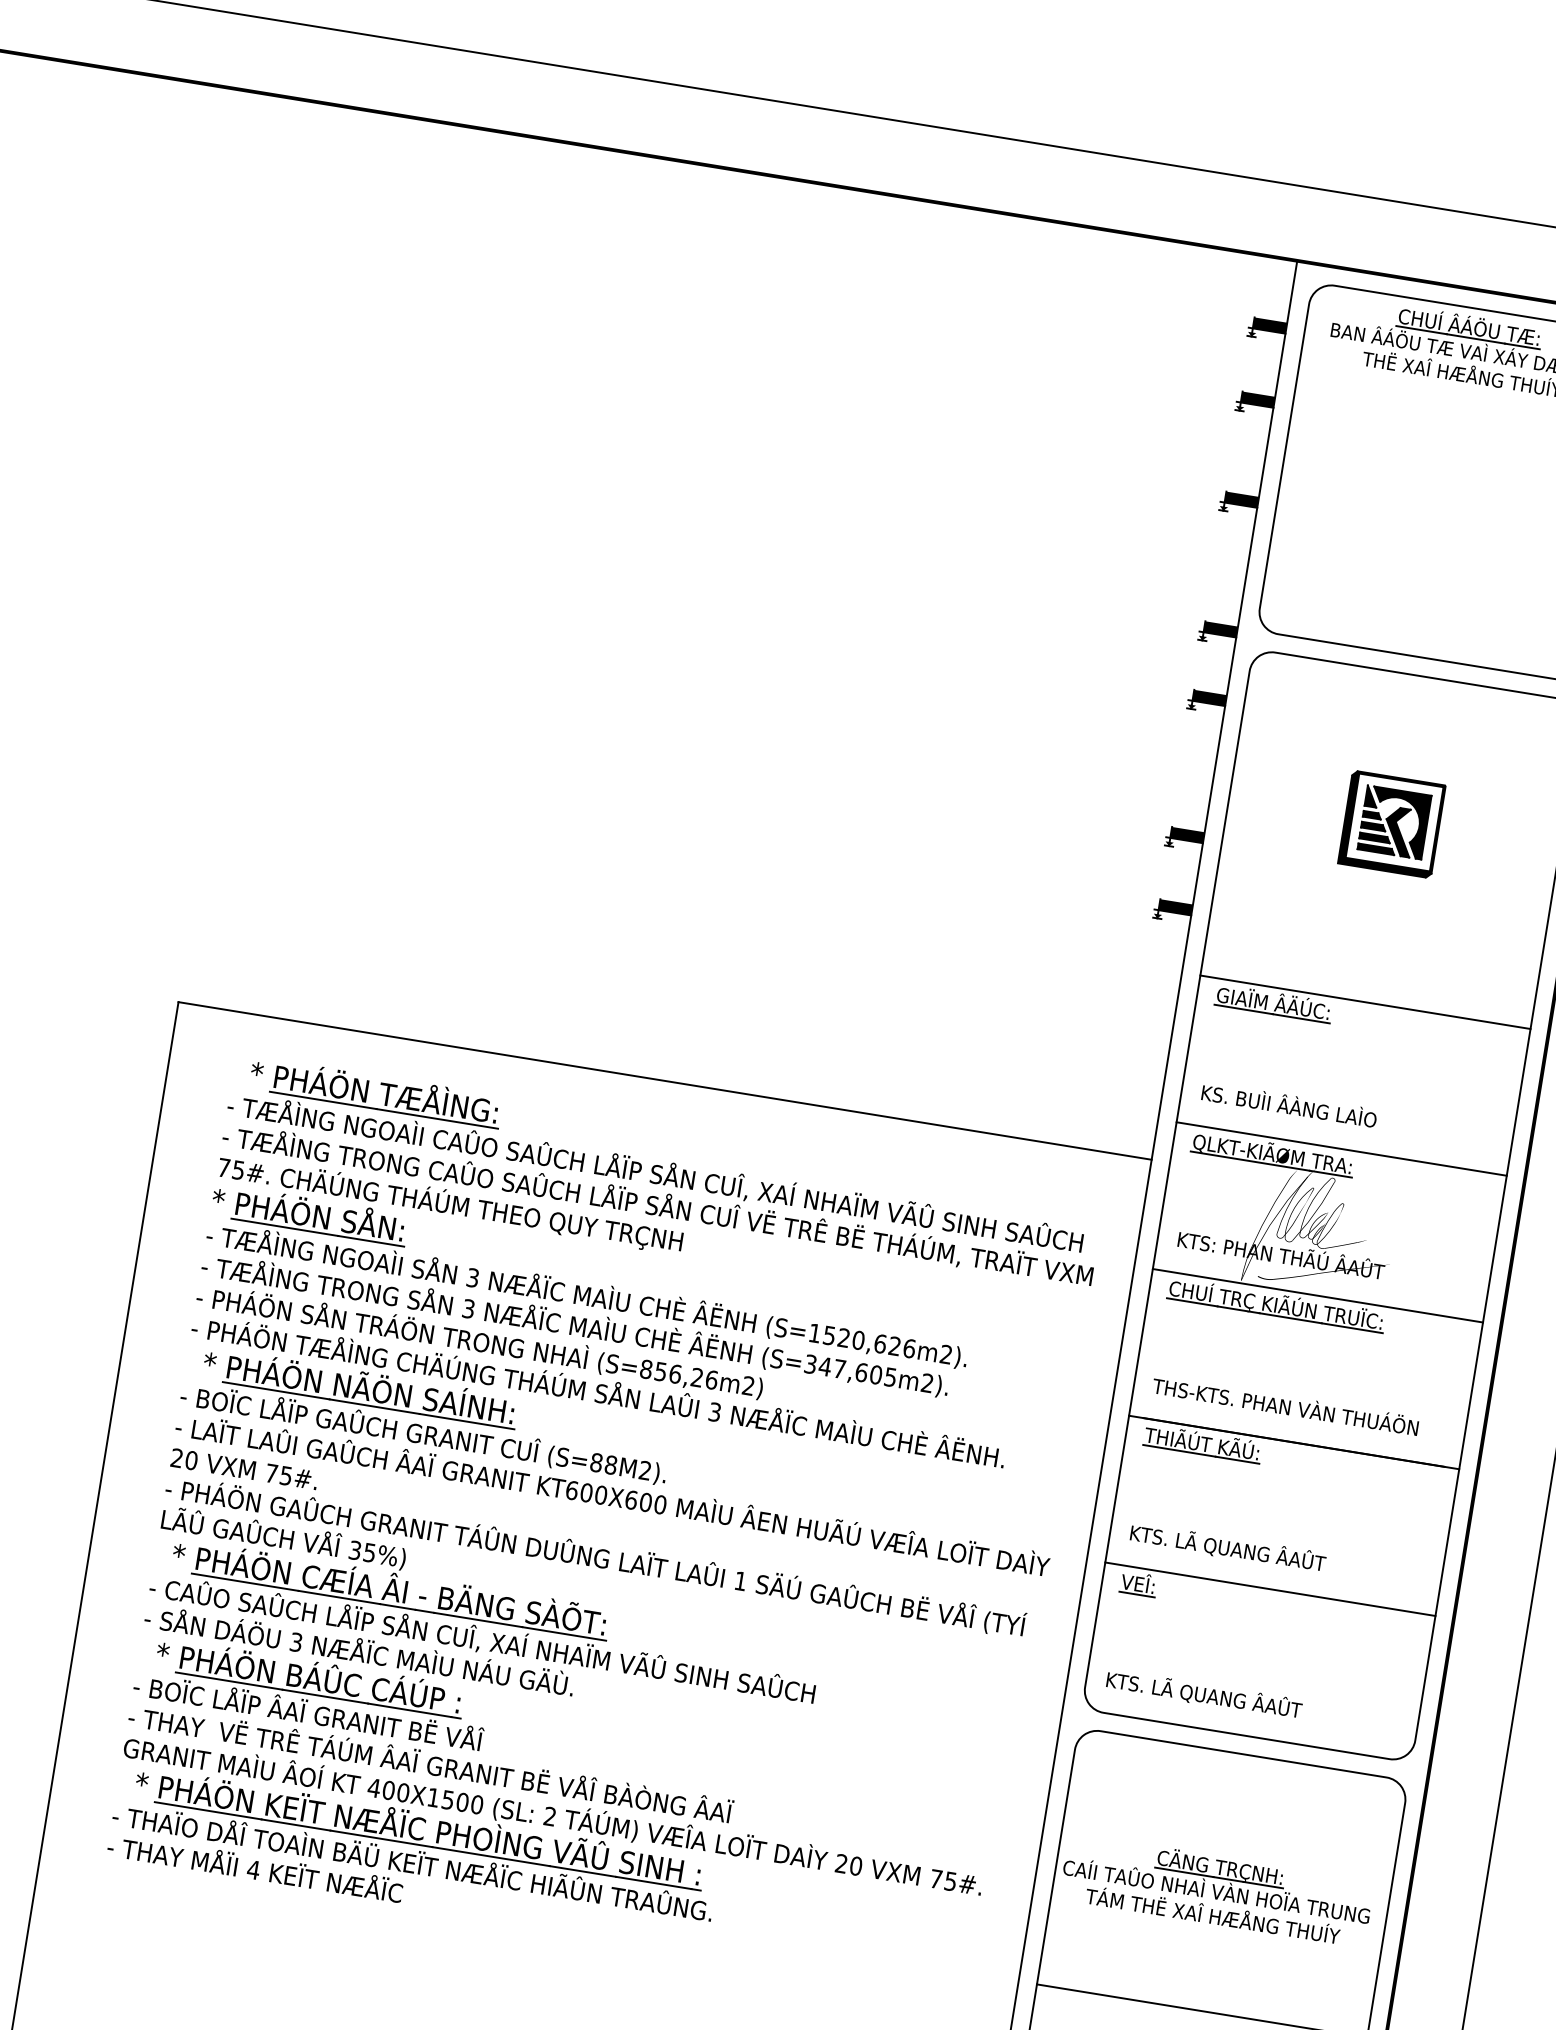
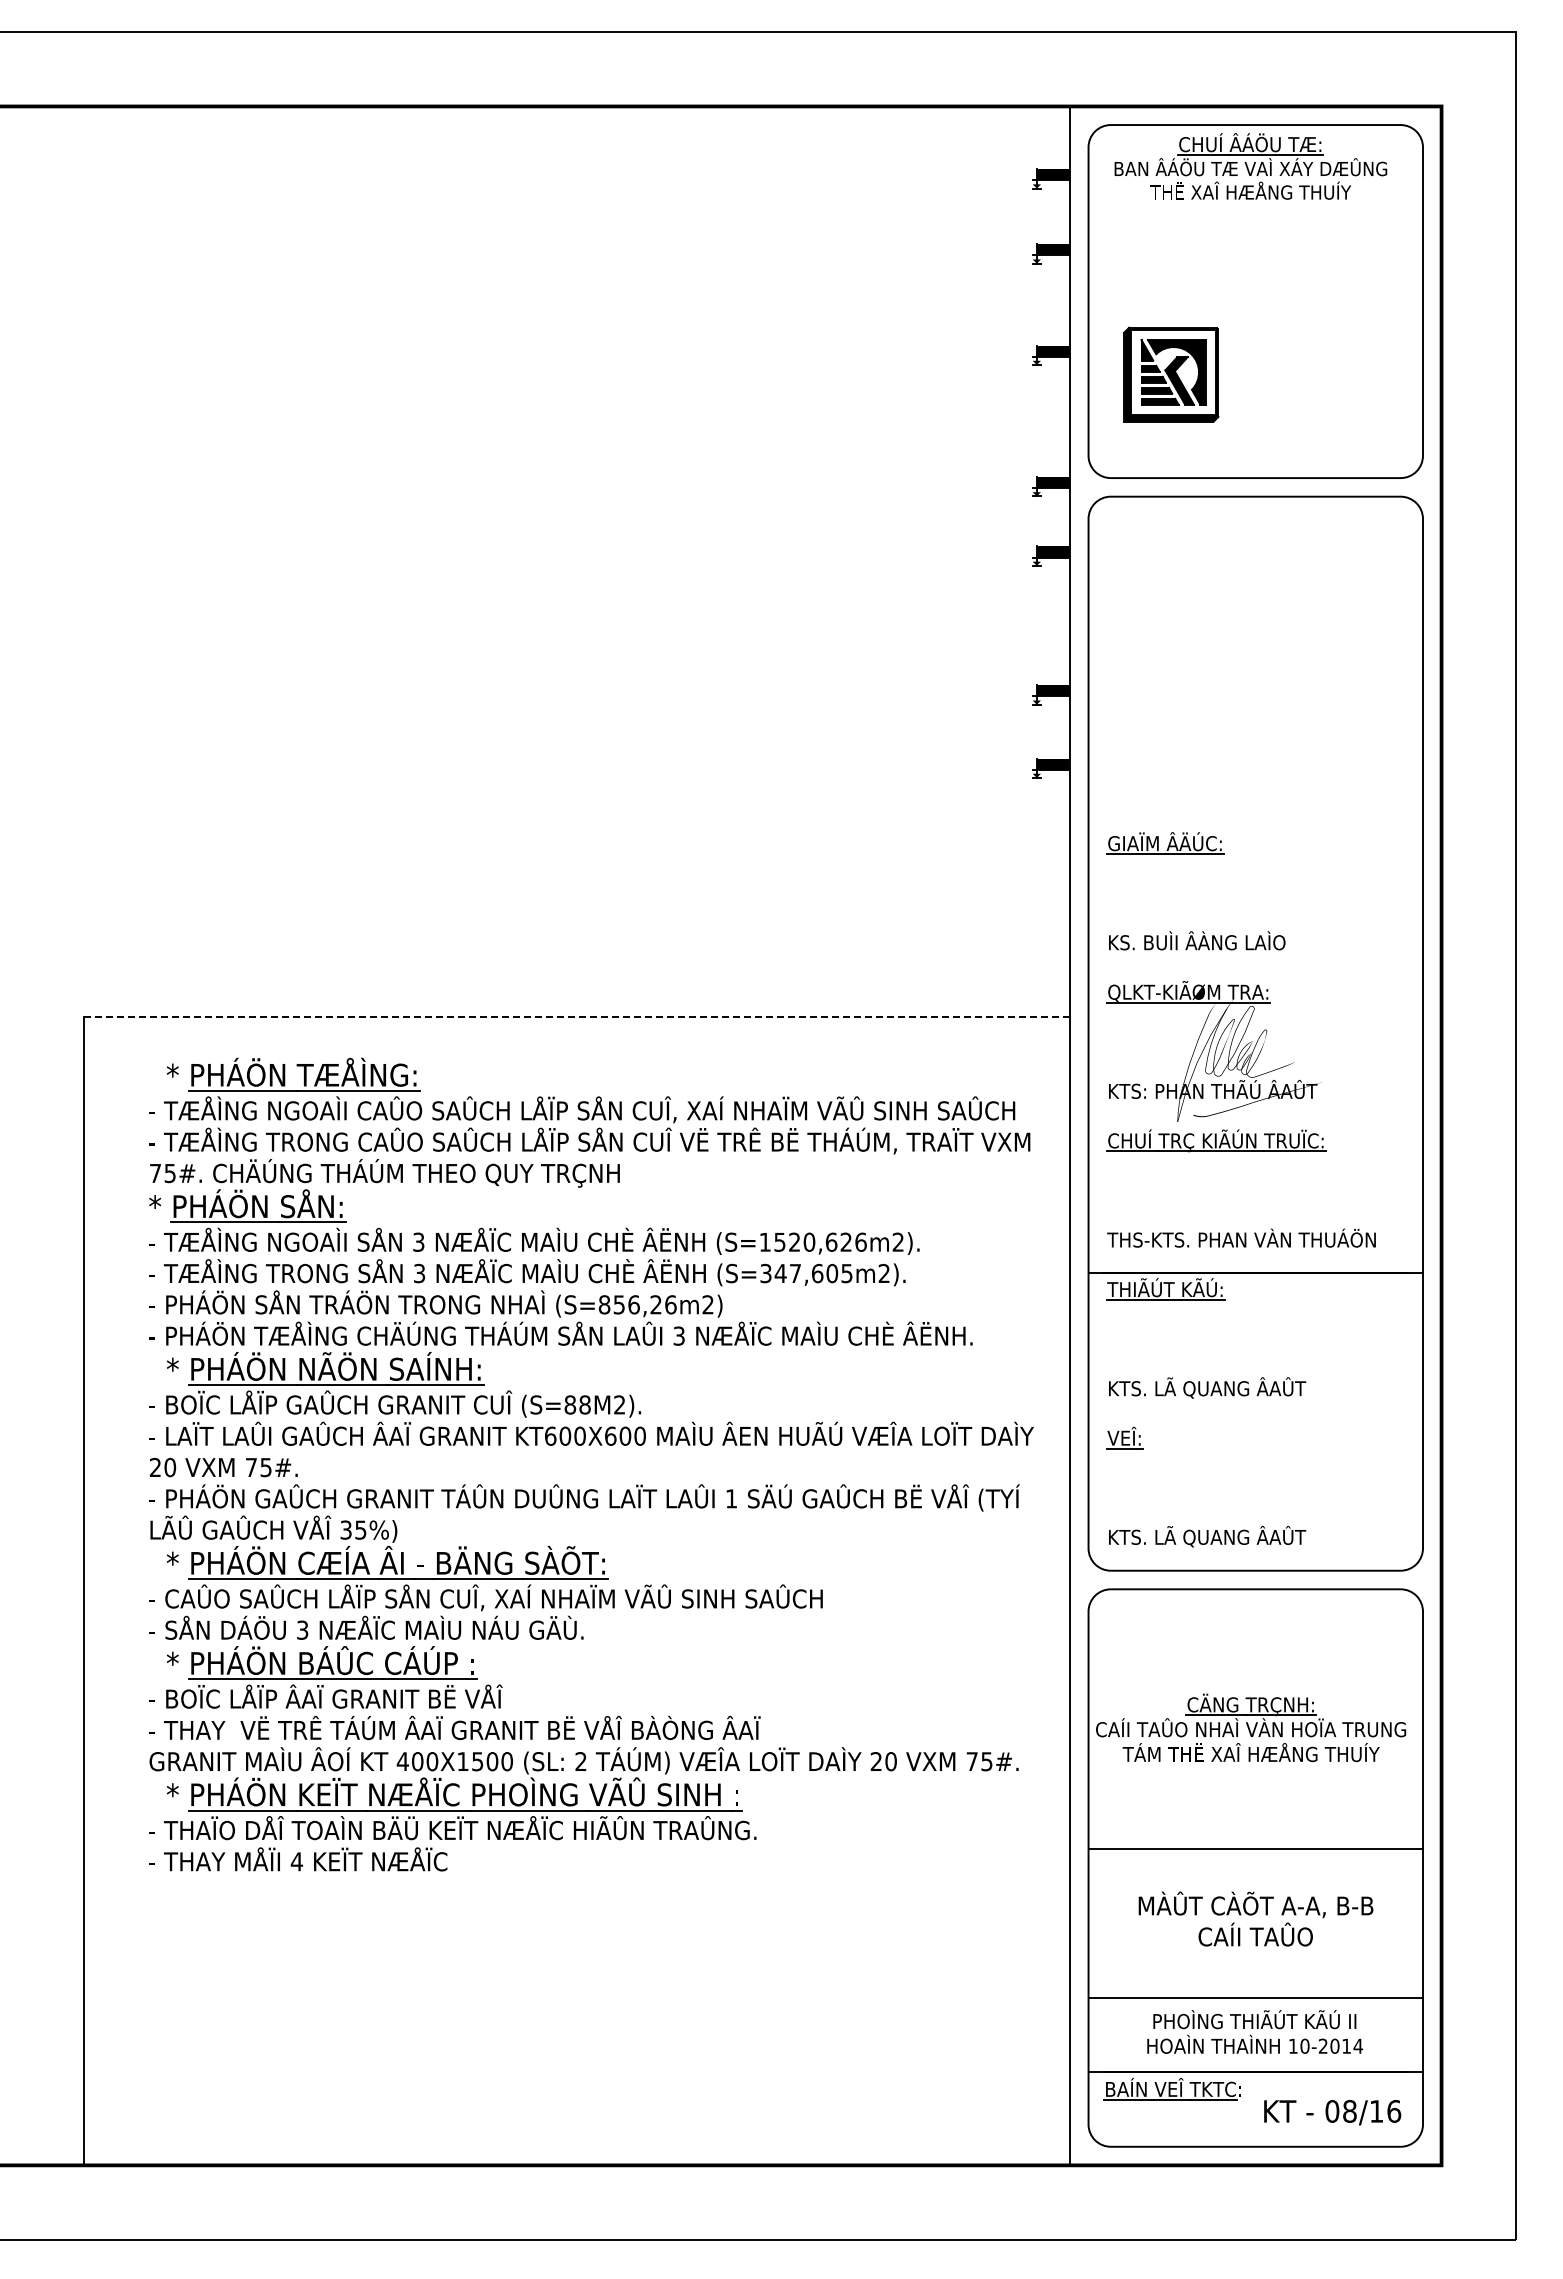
part: (1392, 824) -> (1171, 374), moved
line: (1365, 1002) -> (1255, 827), removed
line: (664, 1081) -> (576, 1017), solid -> dashed
line: (1341, 1149) -> (1255, 976), removed
line: (1317, 1295) -> (1255, 1124), removed
line: (1270, 1589) -> (1255, 1422), removed

